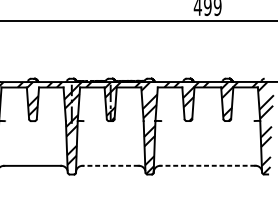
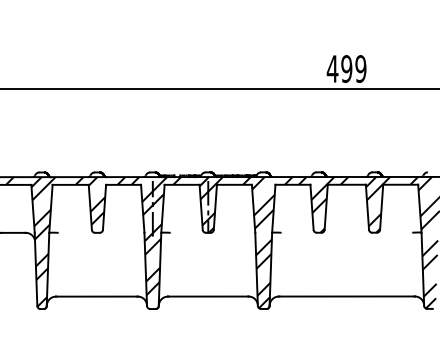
line: (110, 165) -> (208, 296), dashed -> solid
line: (207, 165) -> (346, 296), dashed -> solid

